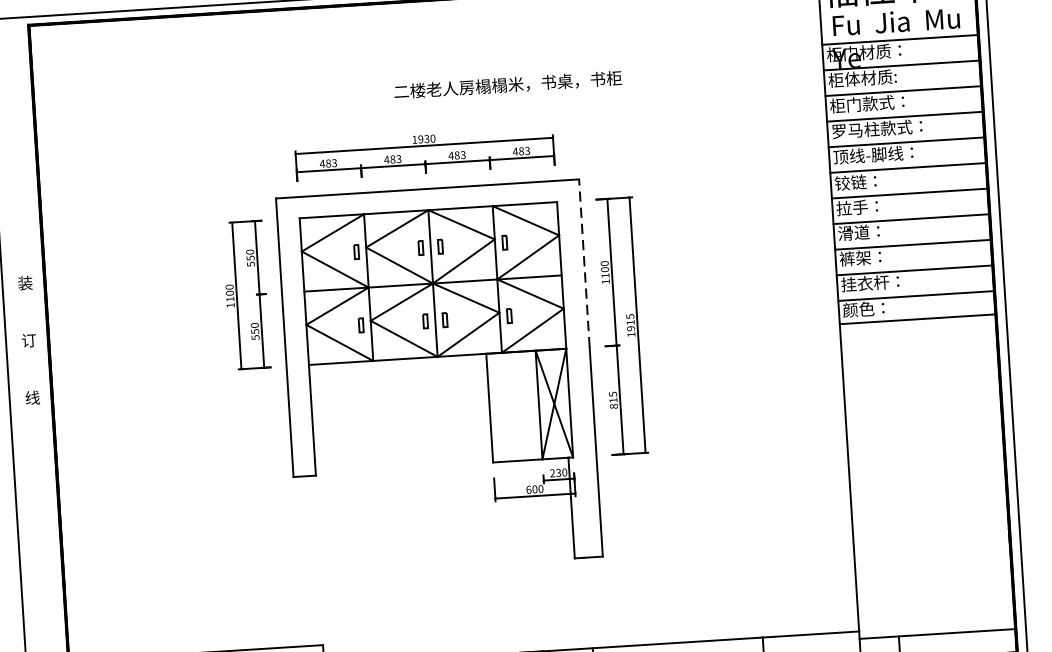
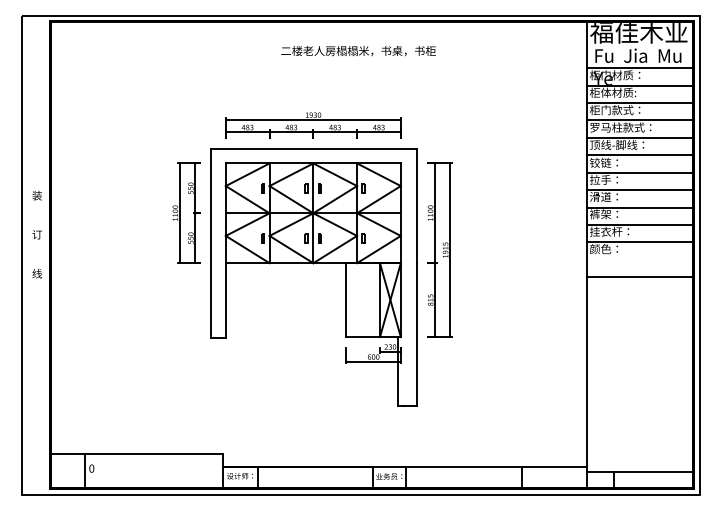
text: (507, 85) -> (358, 51), moved
line: (583, 262) -> (416, 205), dashed -> solid
line: (916, 319) -> (639, 277), moved

